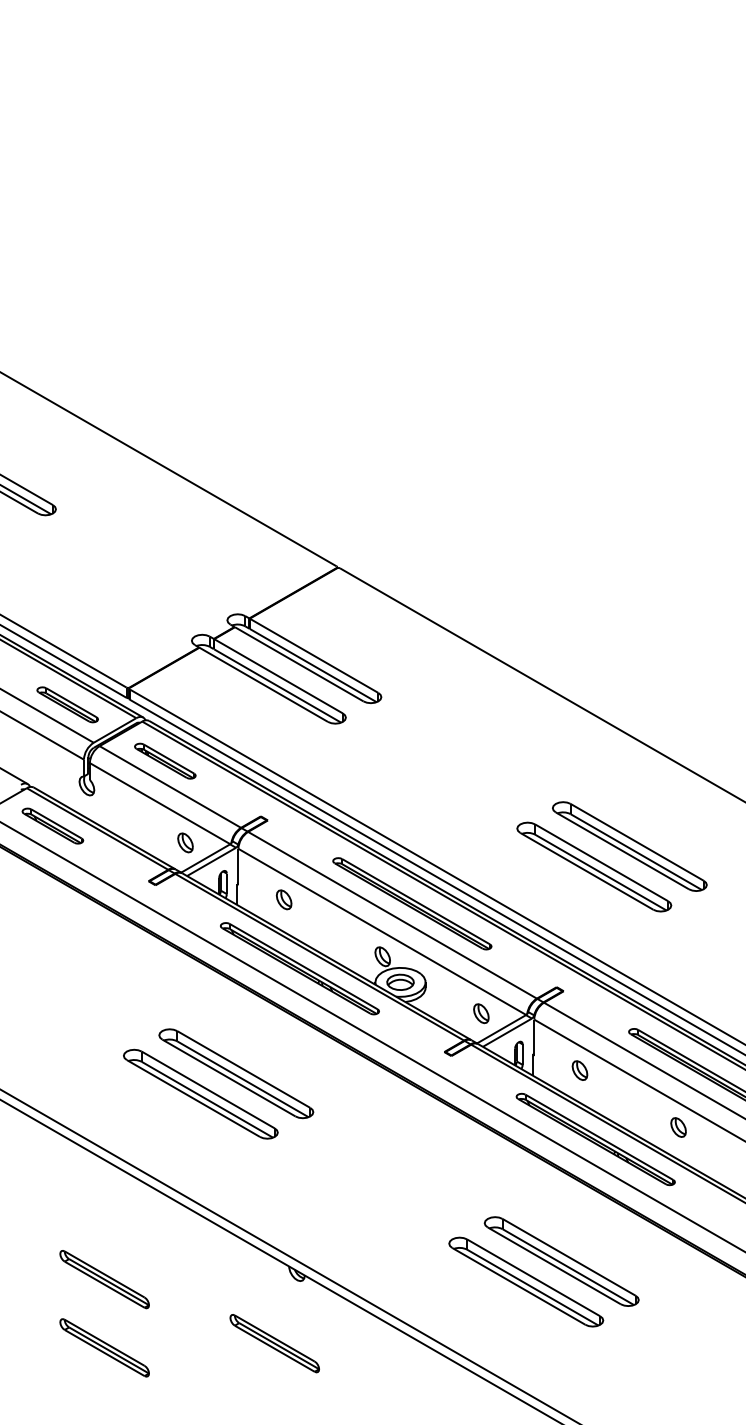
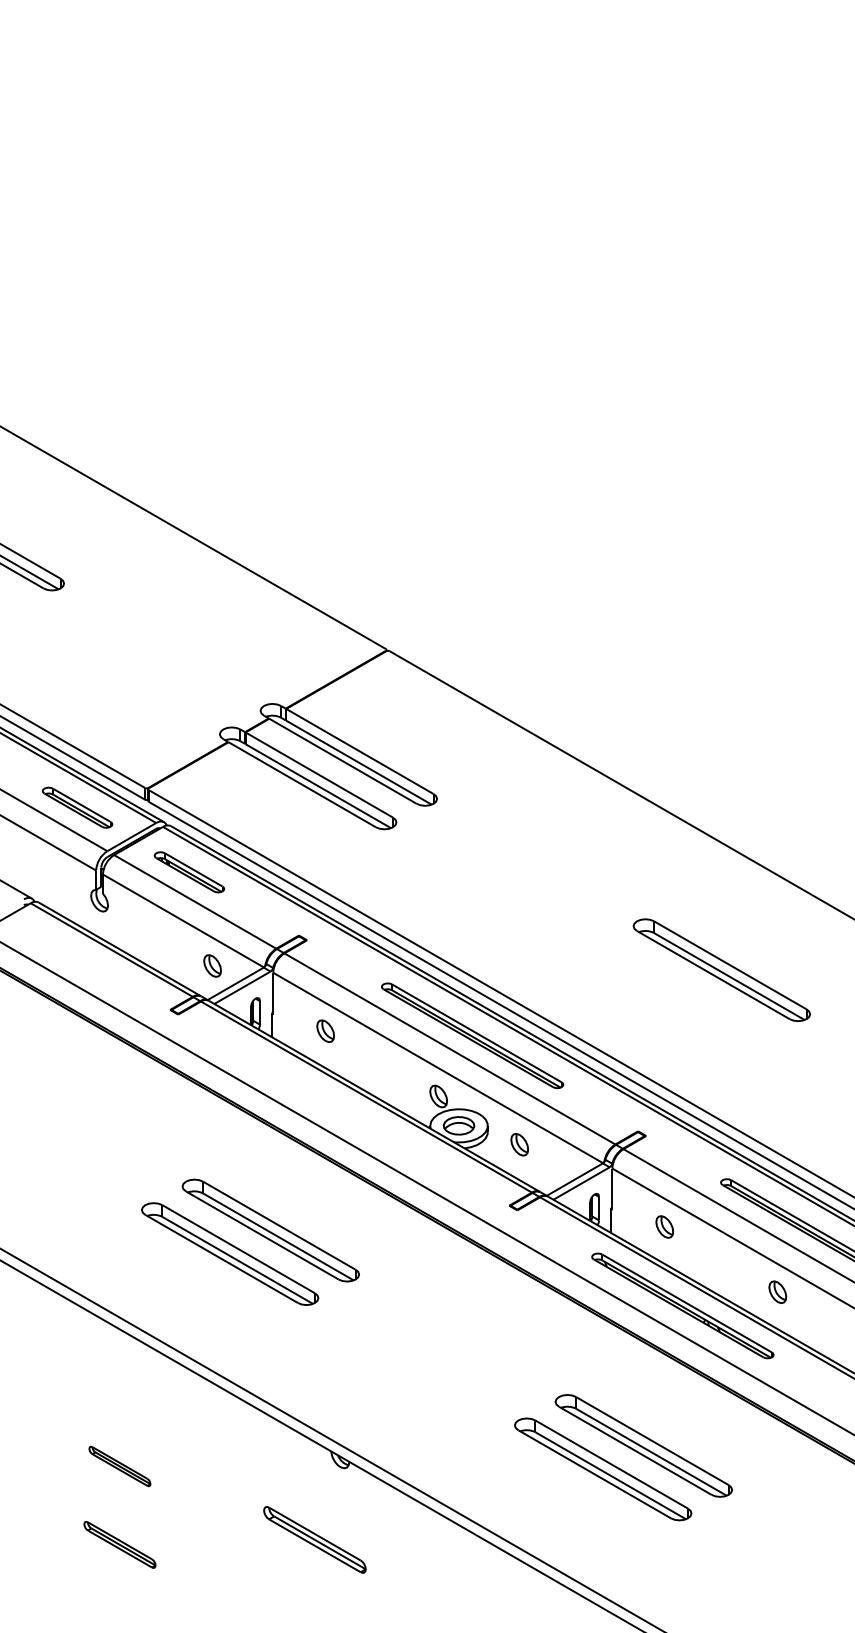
part: (52, 825) -> (60, 946), removed
part: (594, 866) -> (681, 993), removed
part: (299, 968) -> (343, 1110), removed
part: (481, 1013) -> (519, 1144), moved
part: (104, 1279) -> (119, 1466), size x0.6
part: (104, 1347) -> (119, 1544), size x0.7

